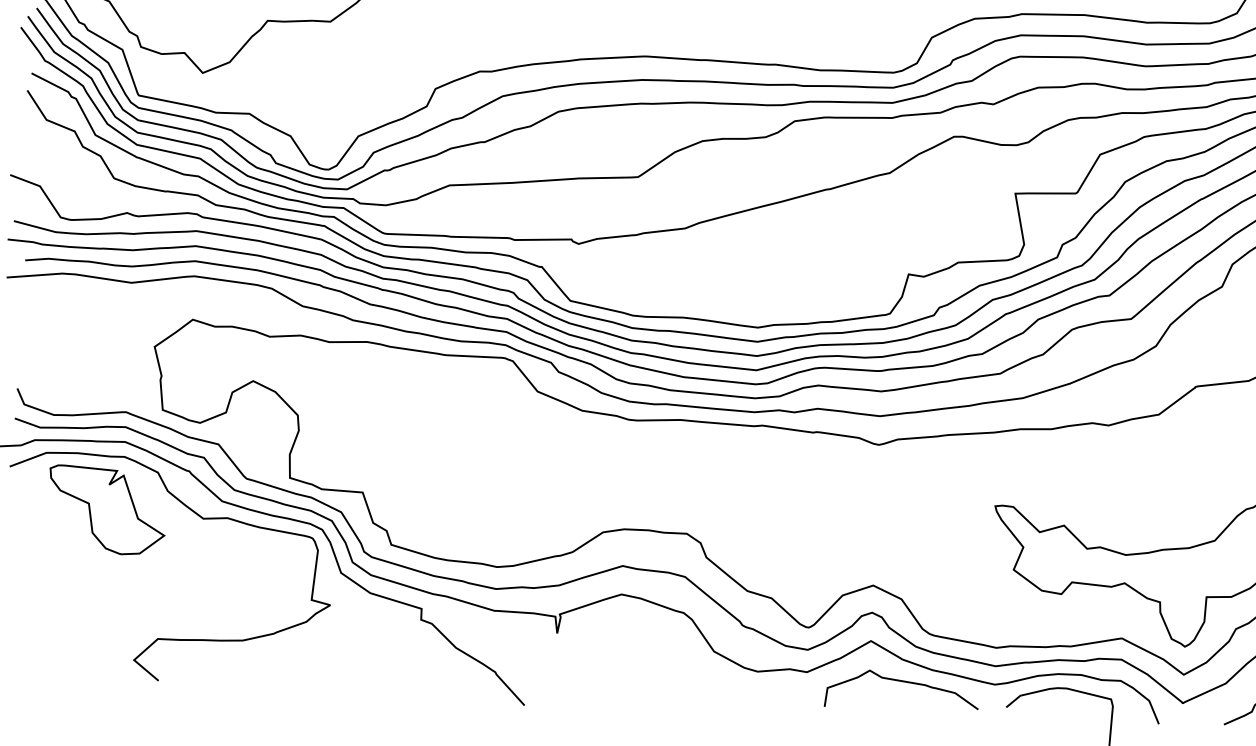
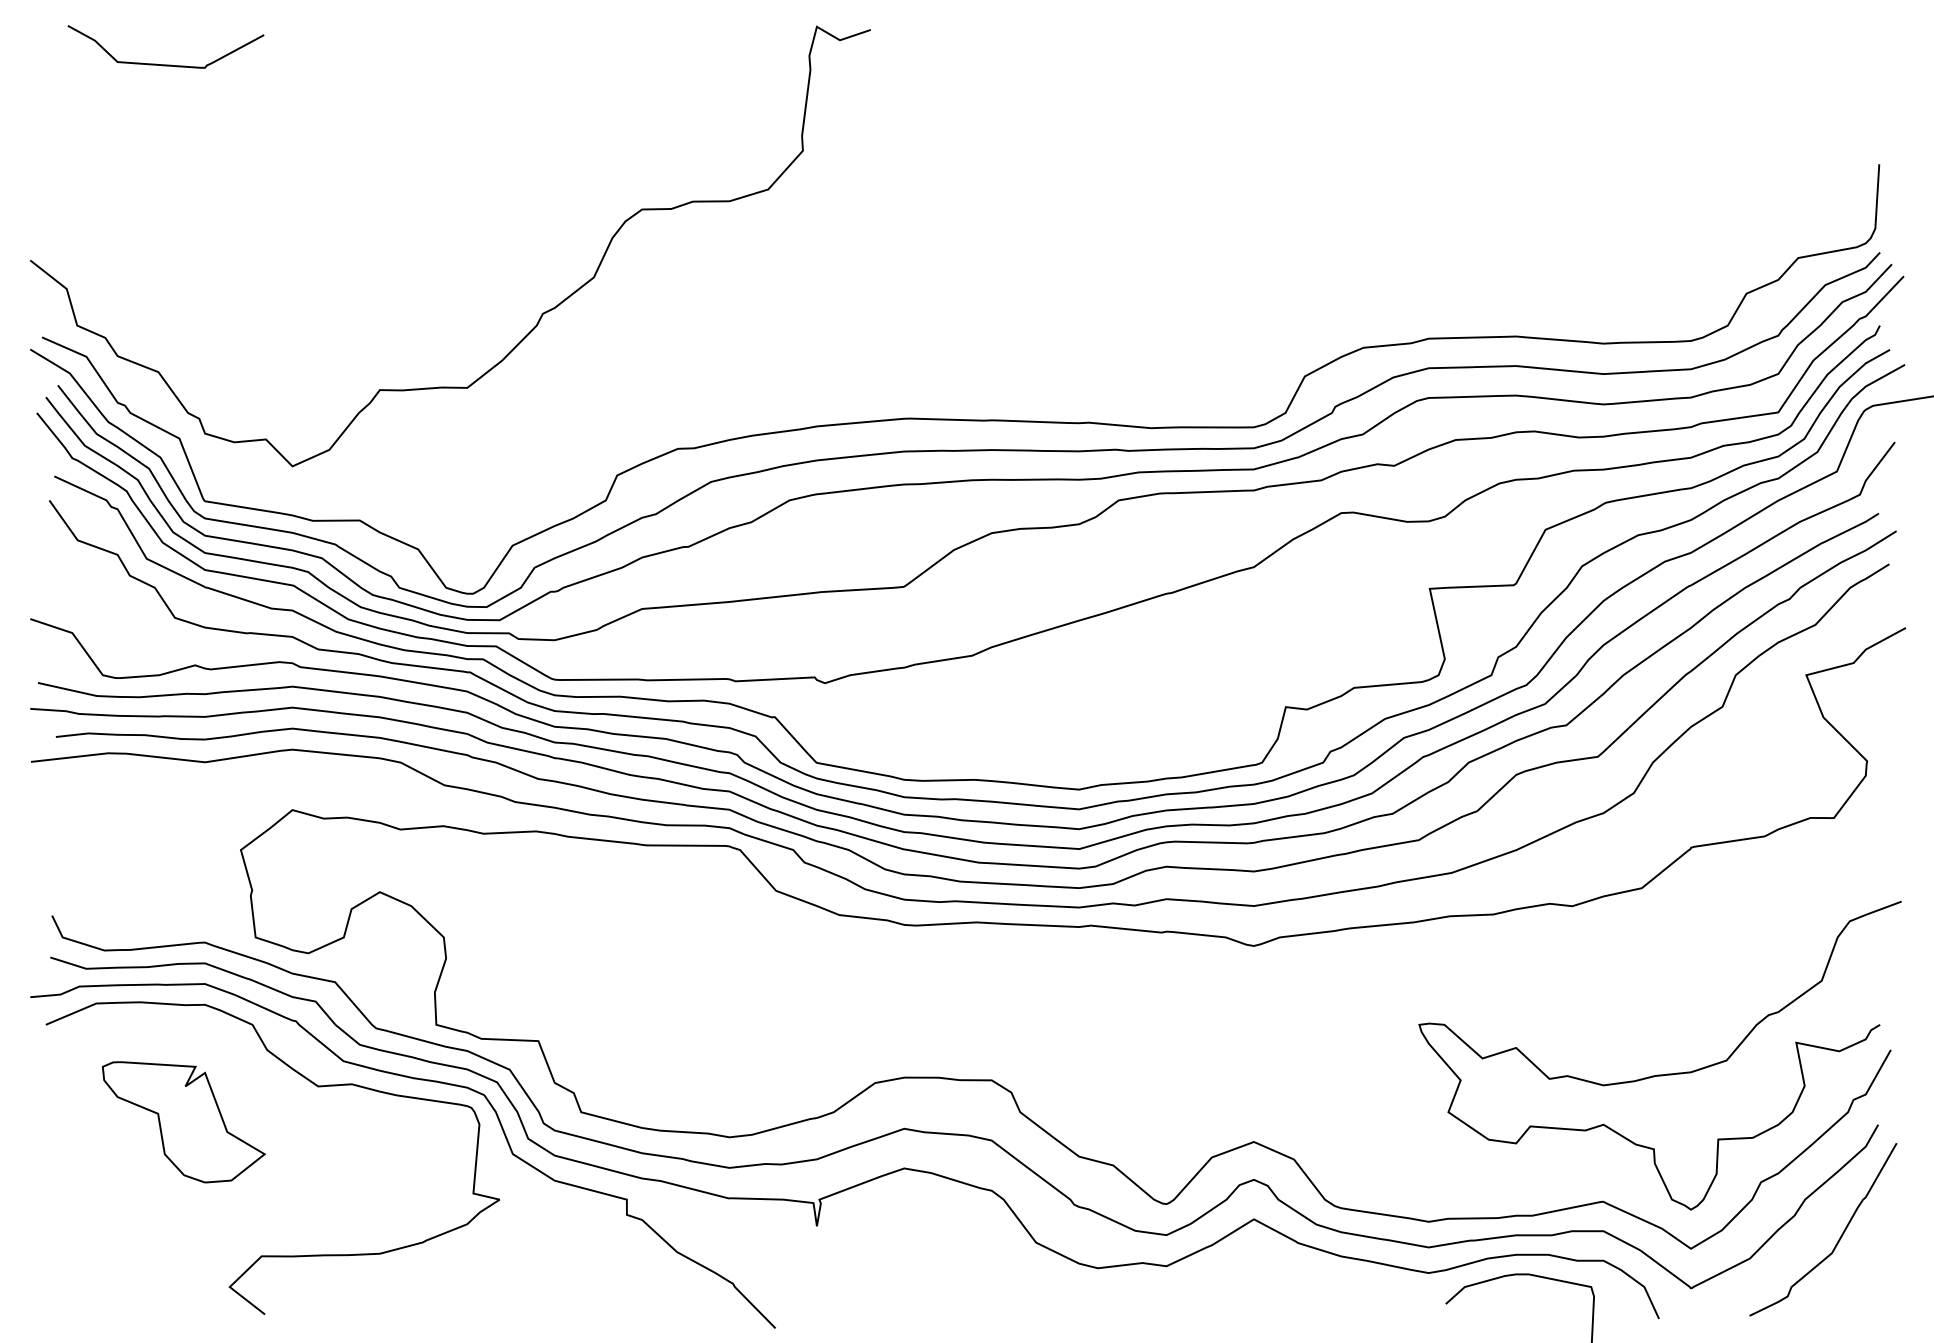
part: (106, 510) -> (183, 1122), moved
curve: (902, 681) -> (1299, 1274), removed

